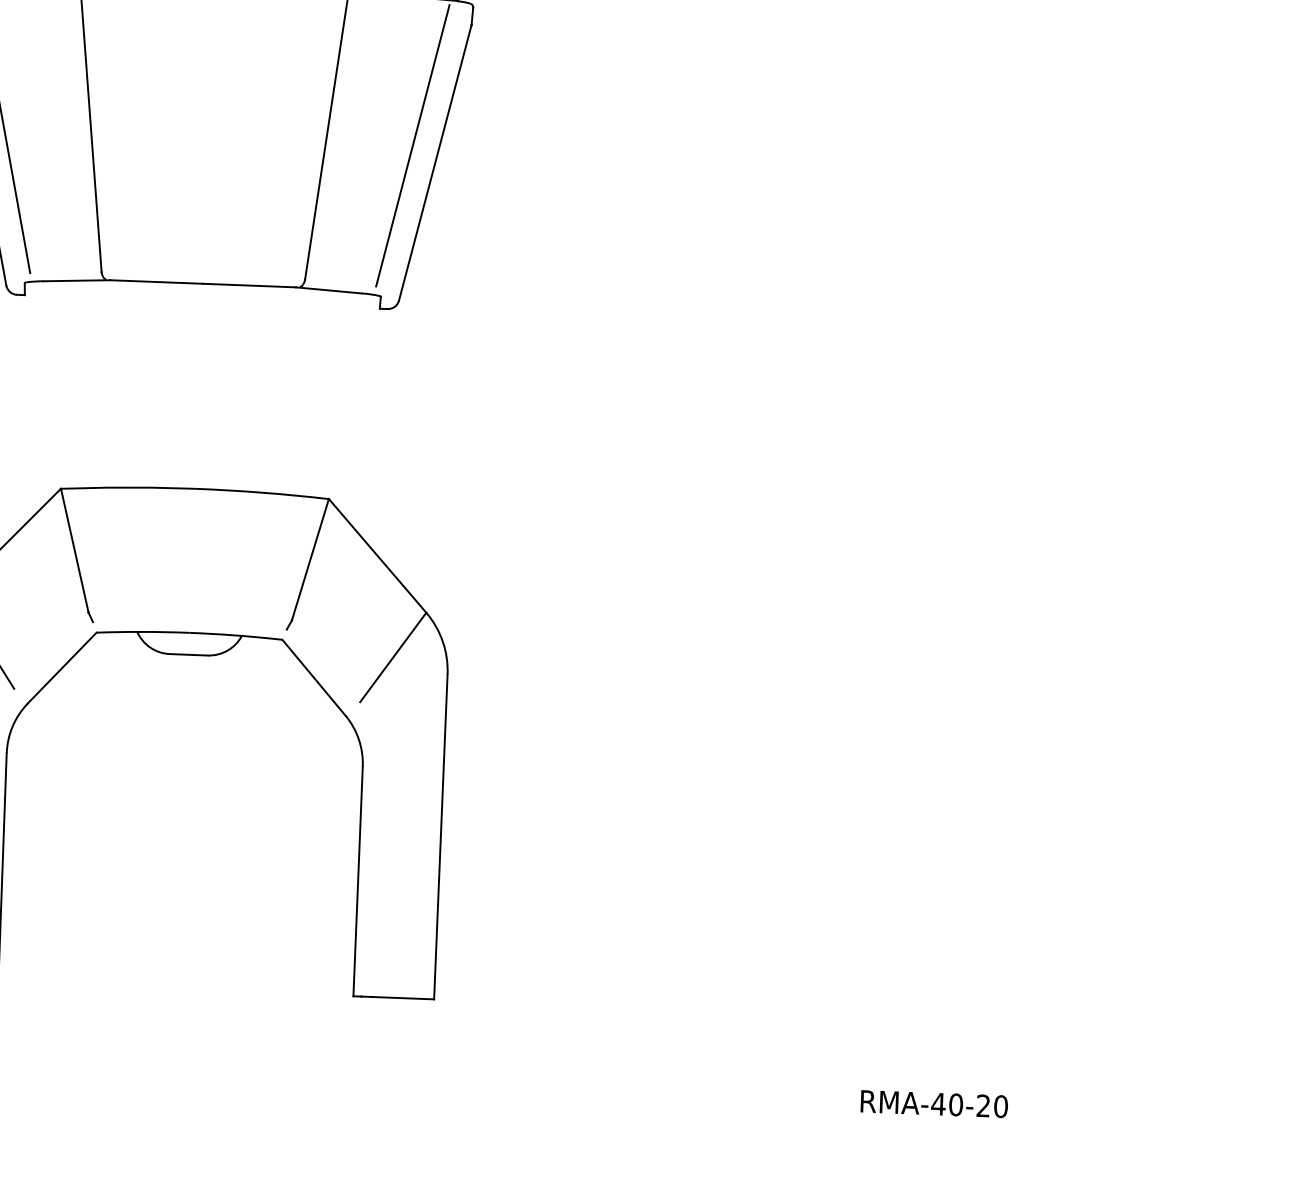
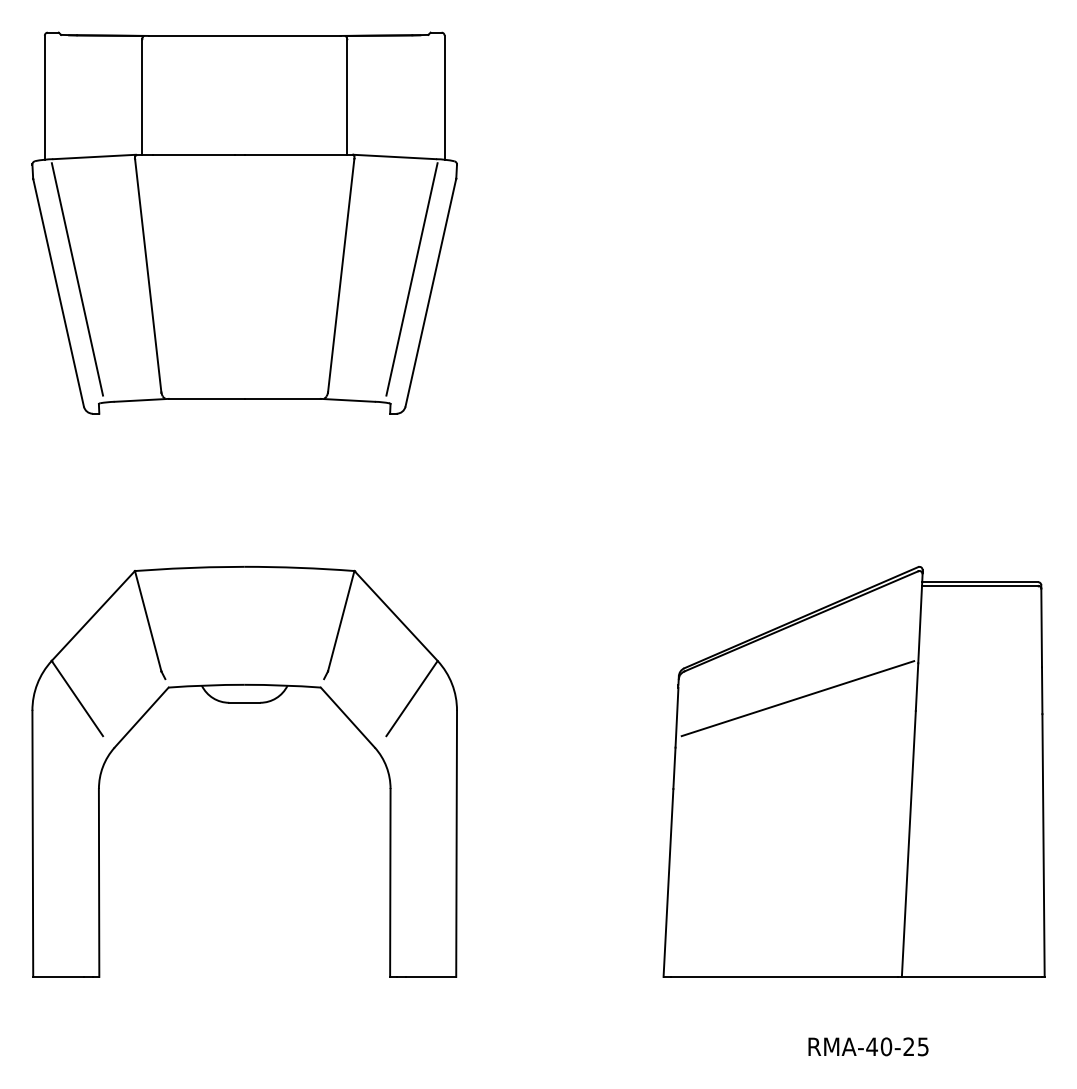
part: (928, 767) -> (853, 771), added
text: (1000, 1106) -> (922, 1046), RMA-40-20 -> RMA-40-25

